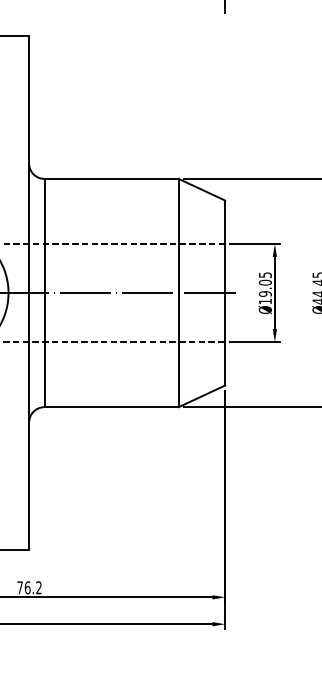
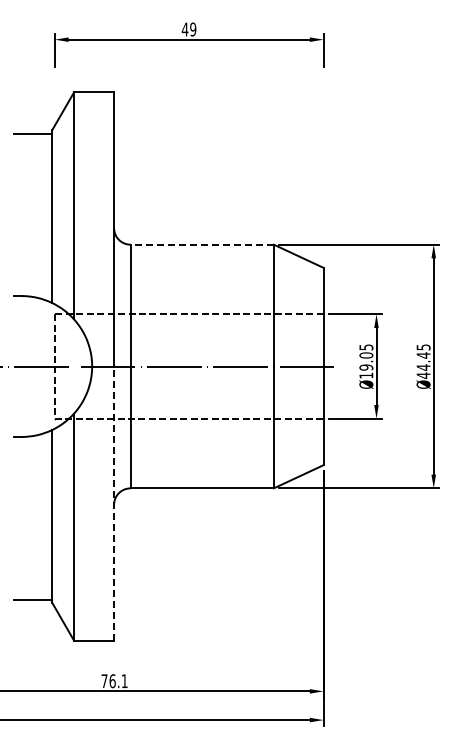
line: (111, 178) -> (202, 244), solid -> dashed
line: (29, 421) -> (114, 503), solid -> dashed
text: (38, 587) -> (124, 680), 76.2 -> 76.1

